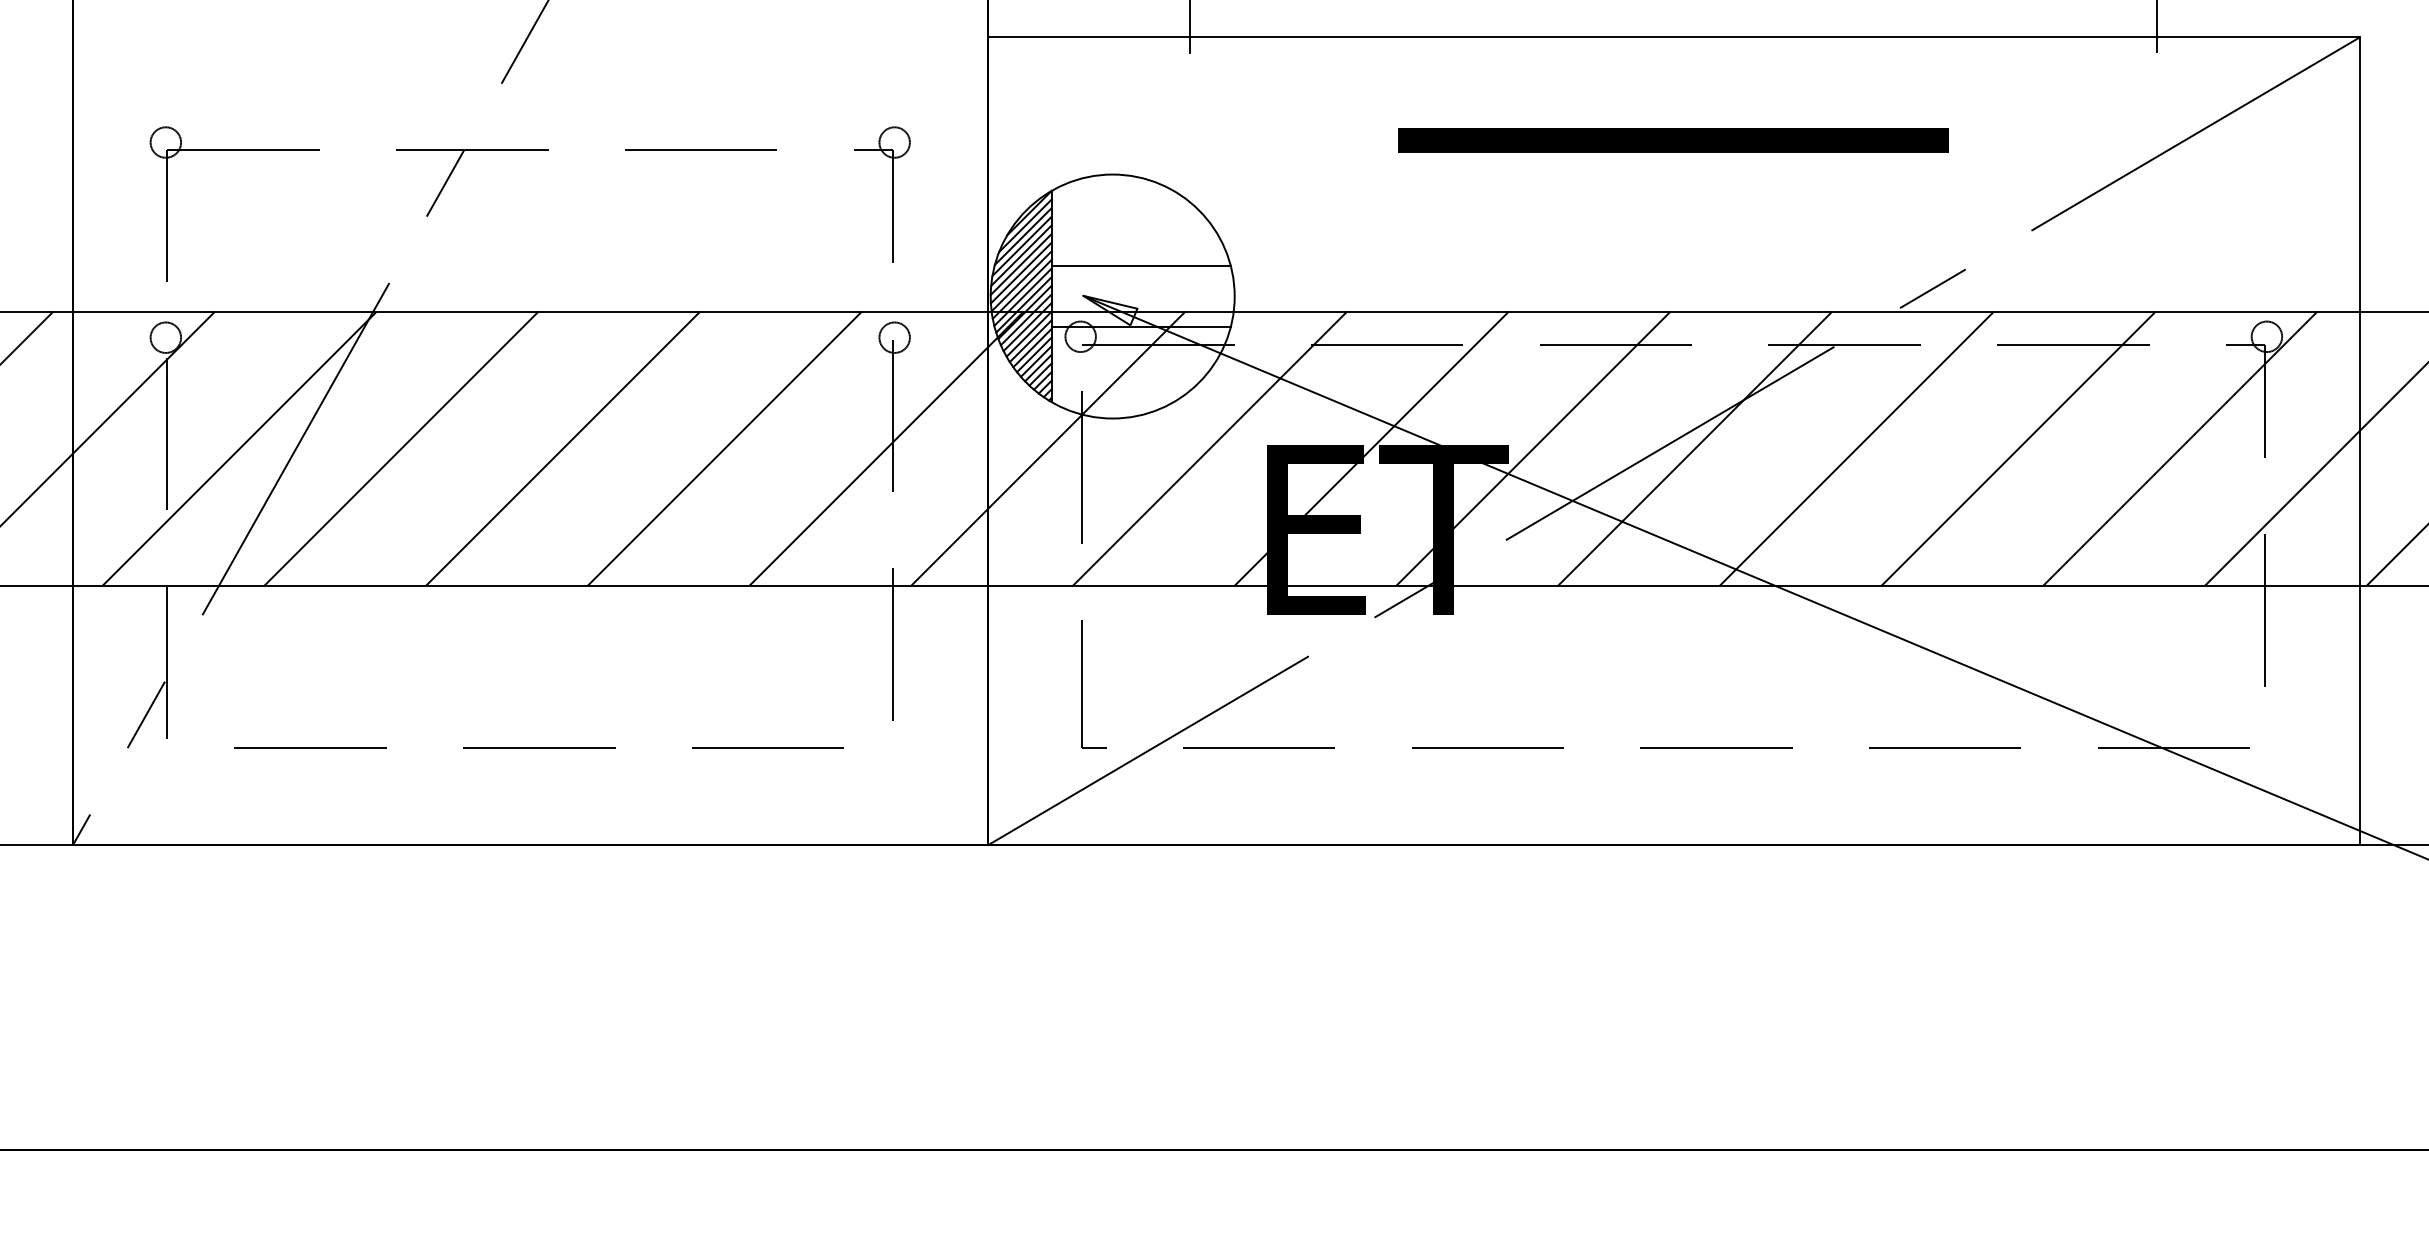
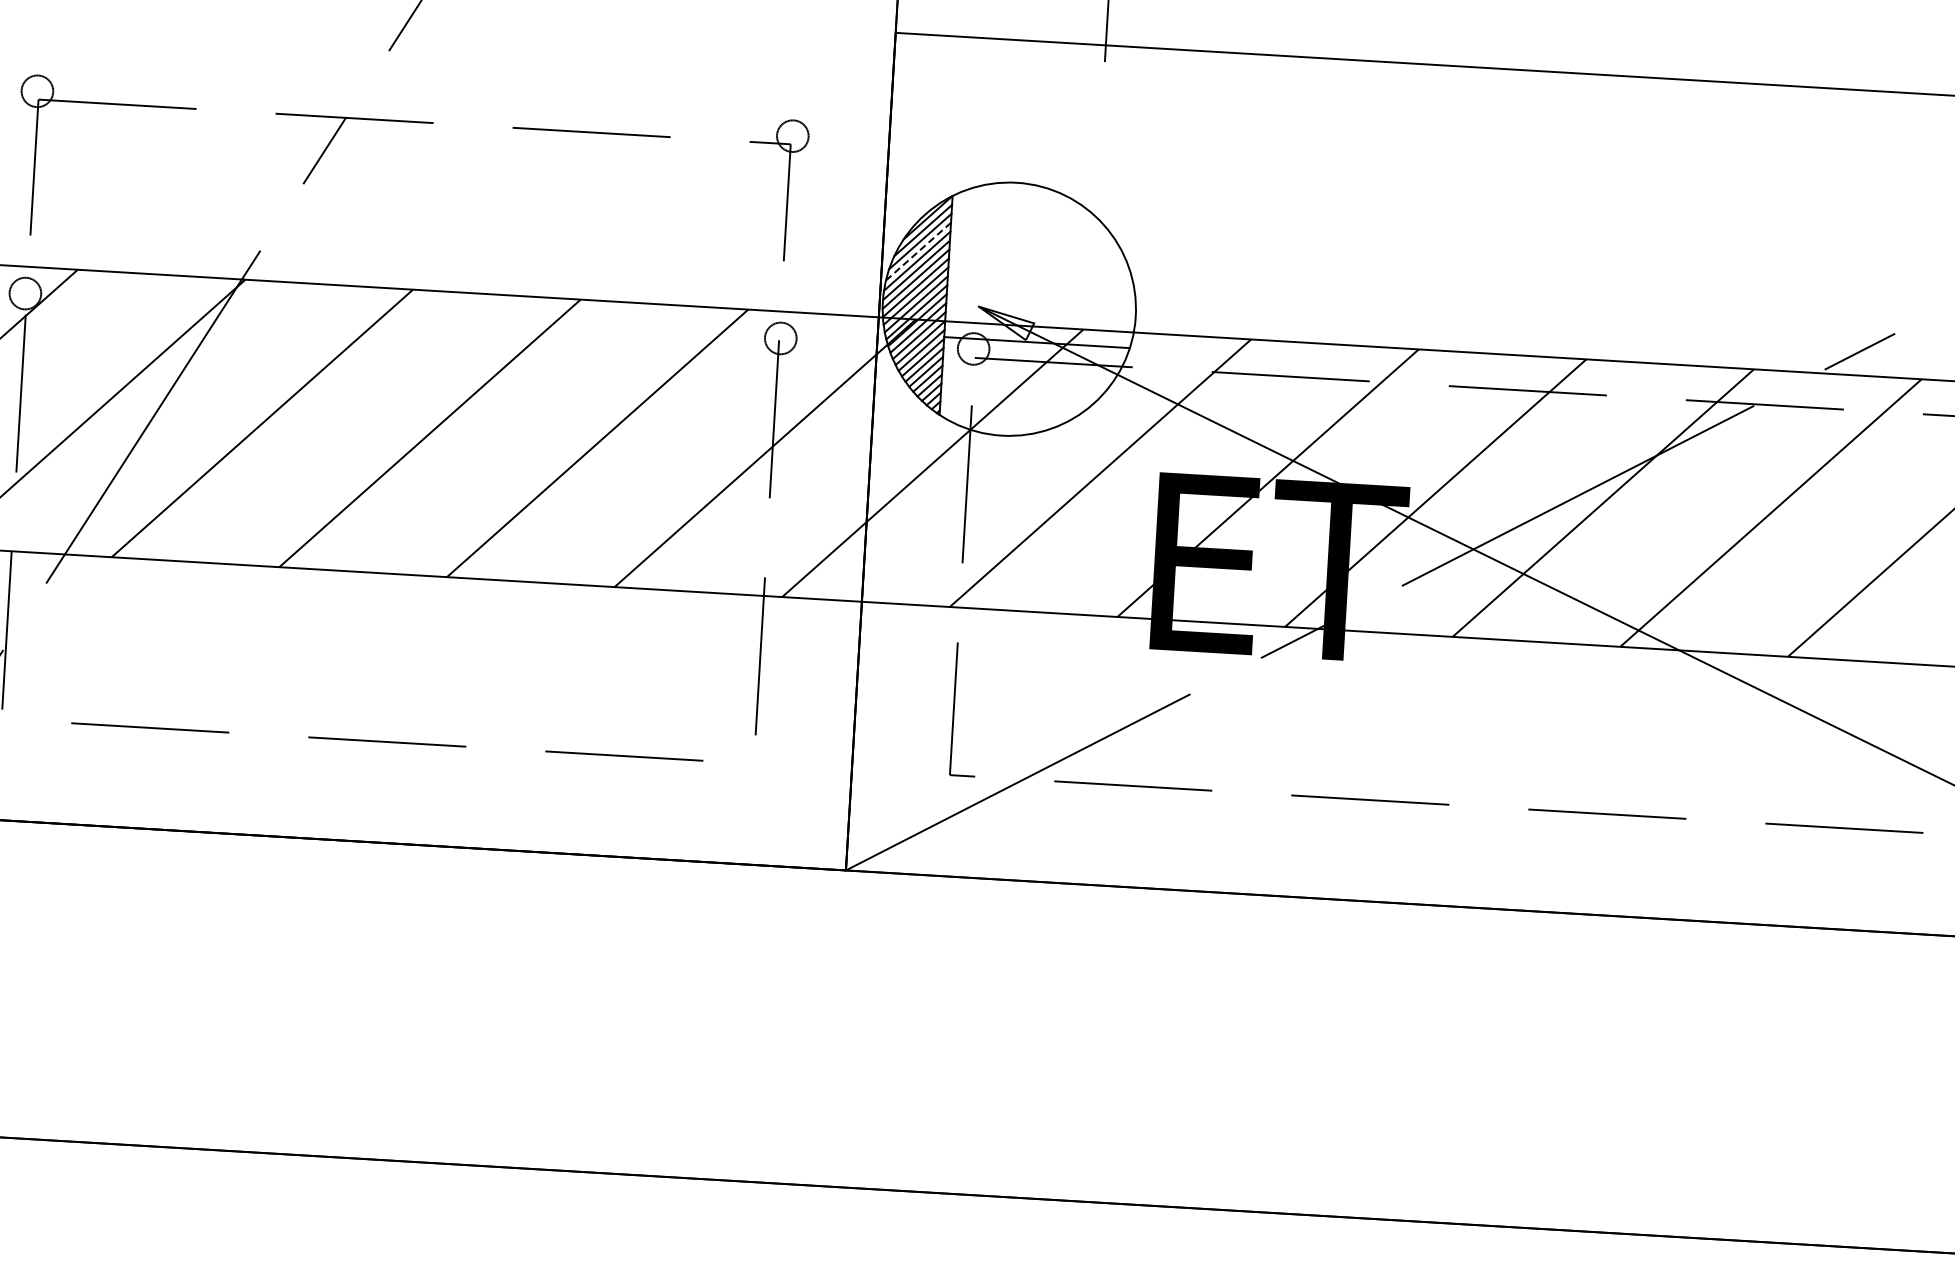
part: (1673, 140) -> (1600, 182), removed
line: (1022, 246) -> (918, 251), solid -> dashed
line: (1140, 266) -> (1039, 279), removed

